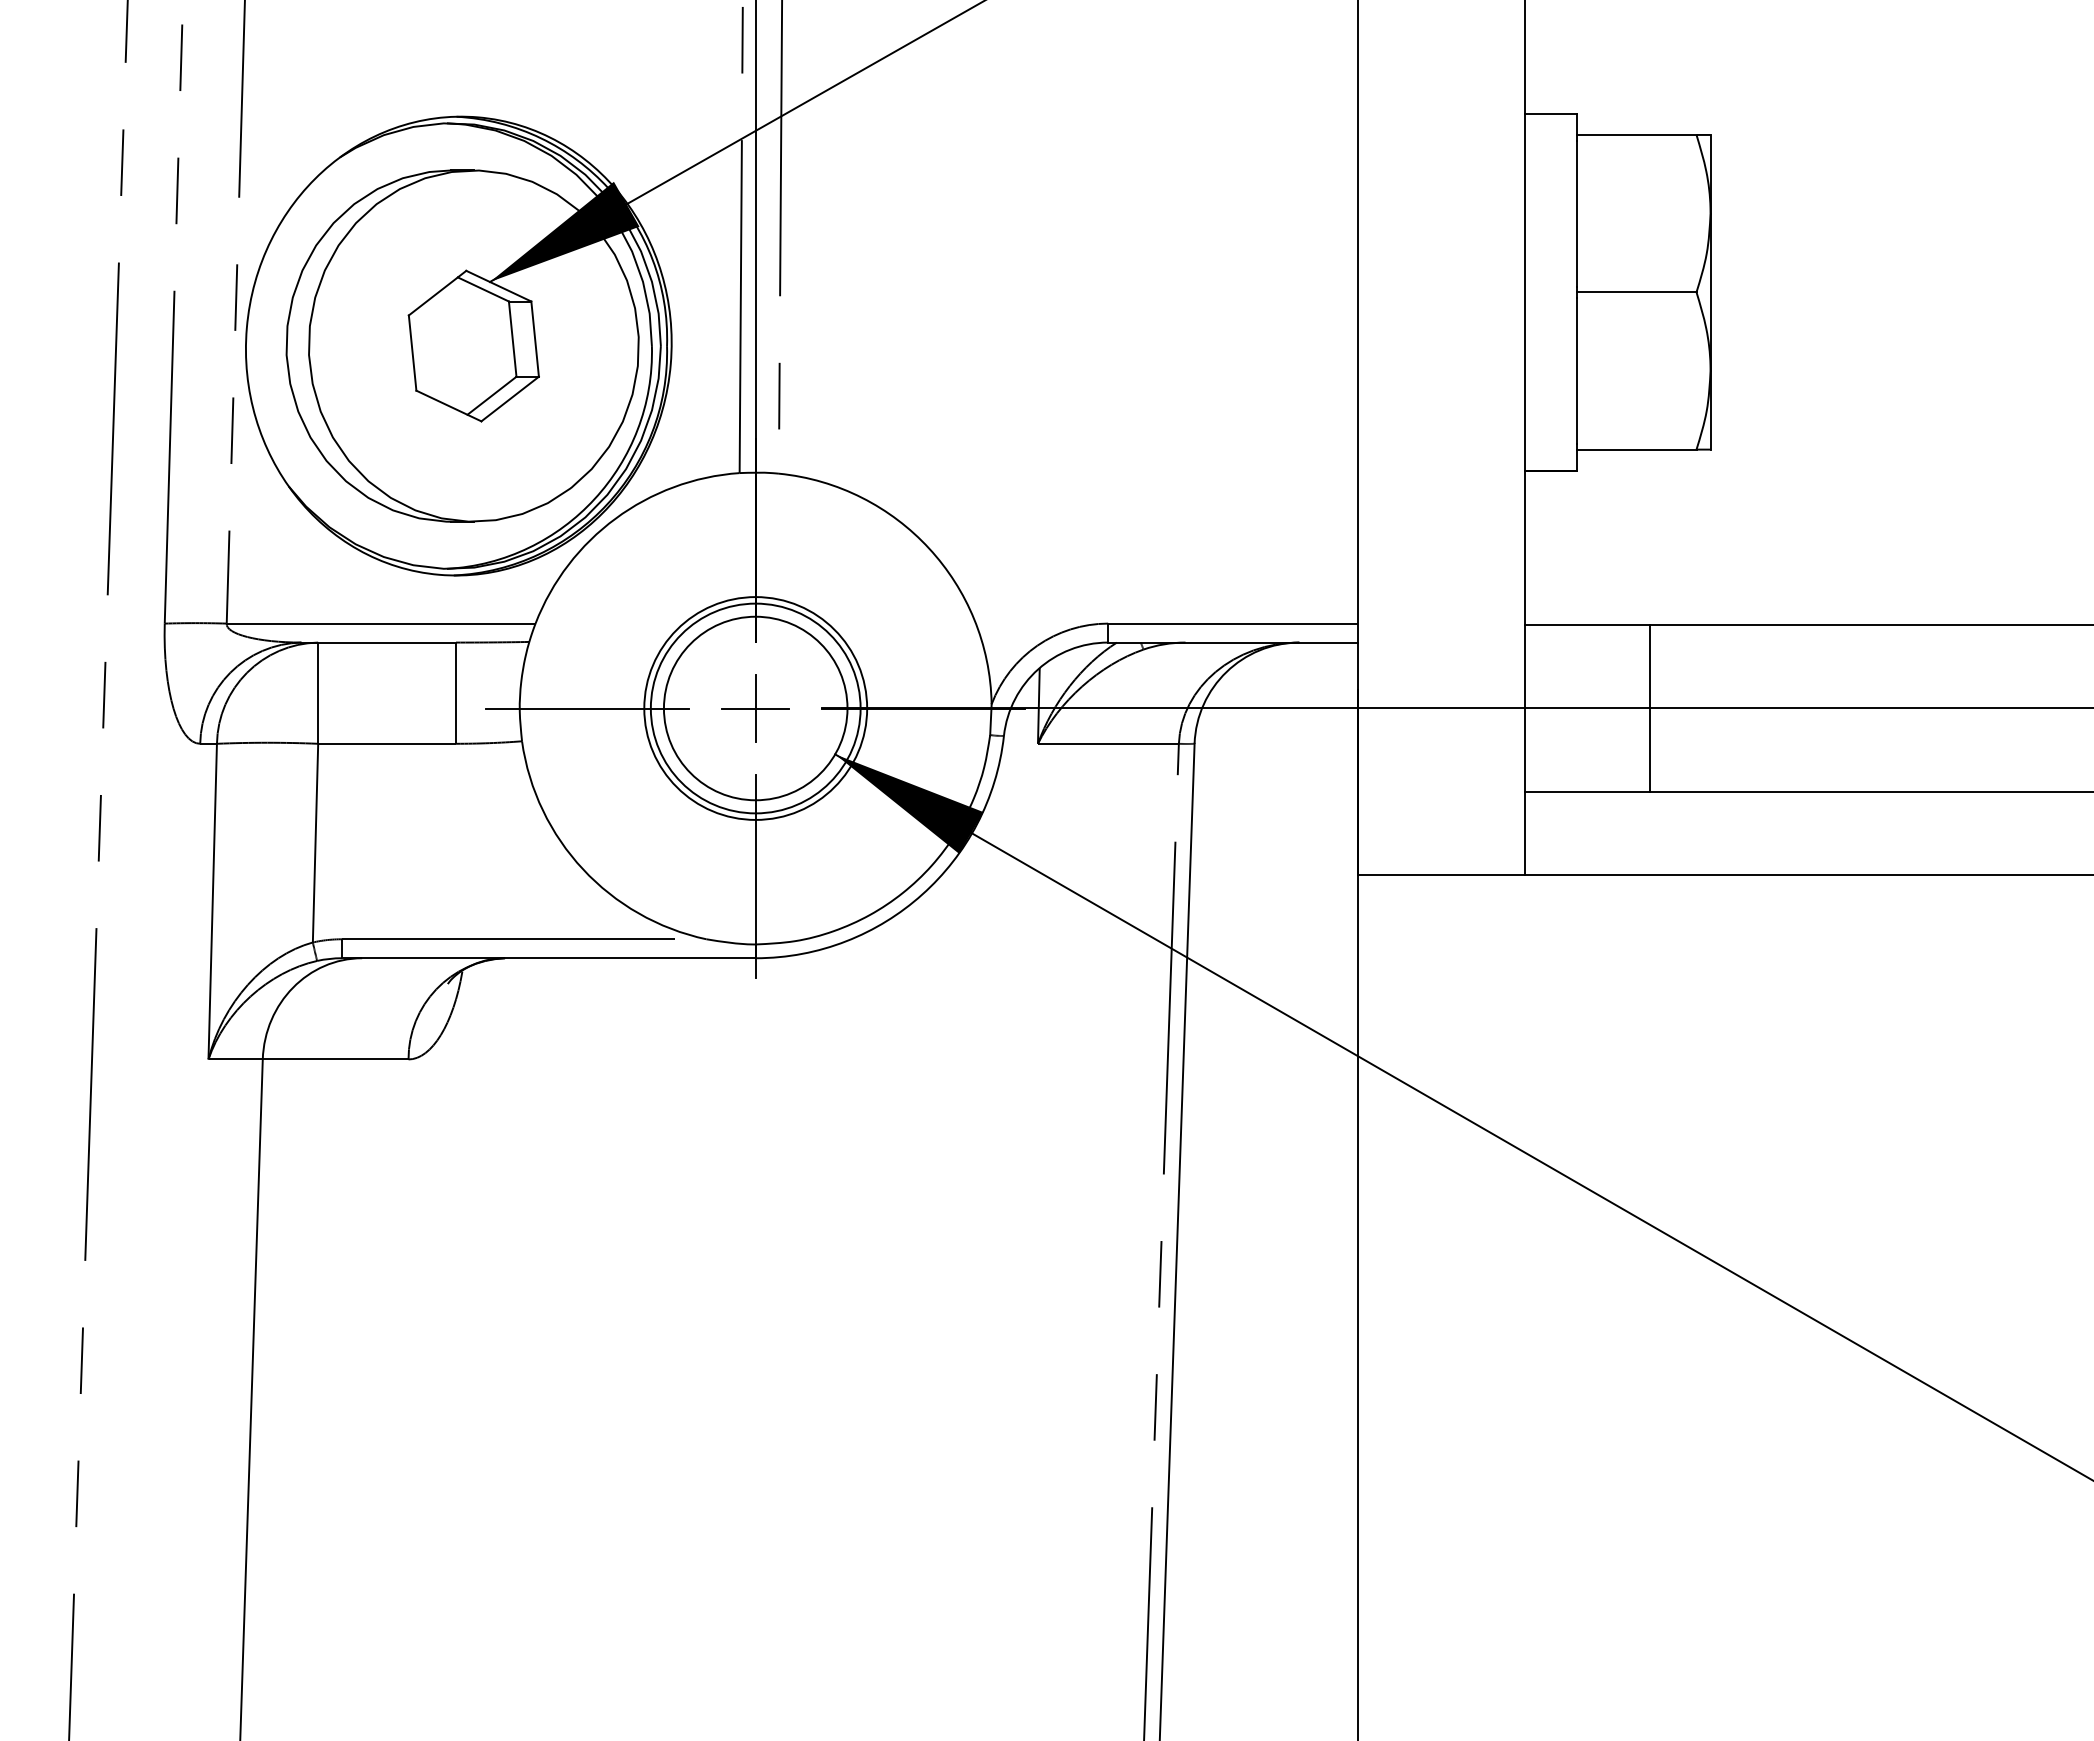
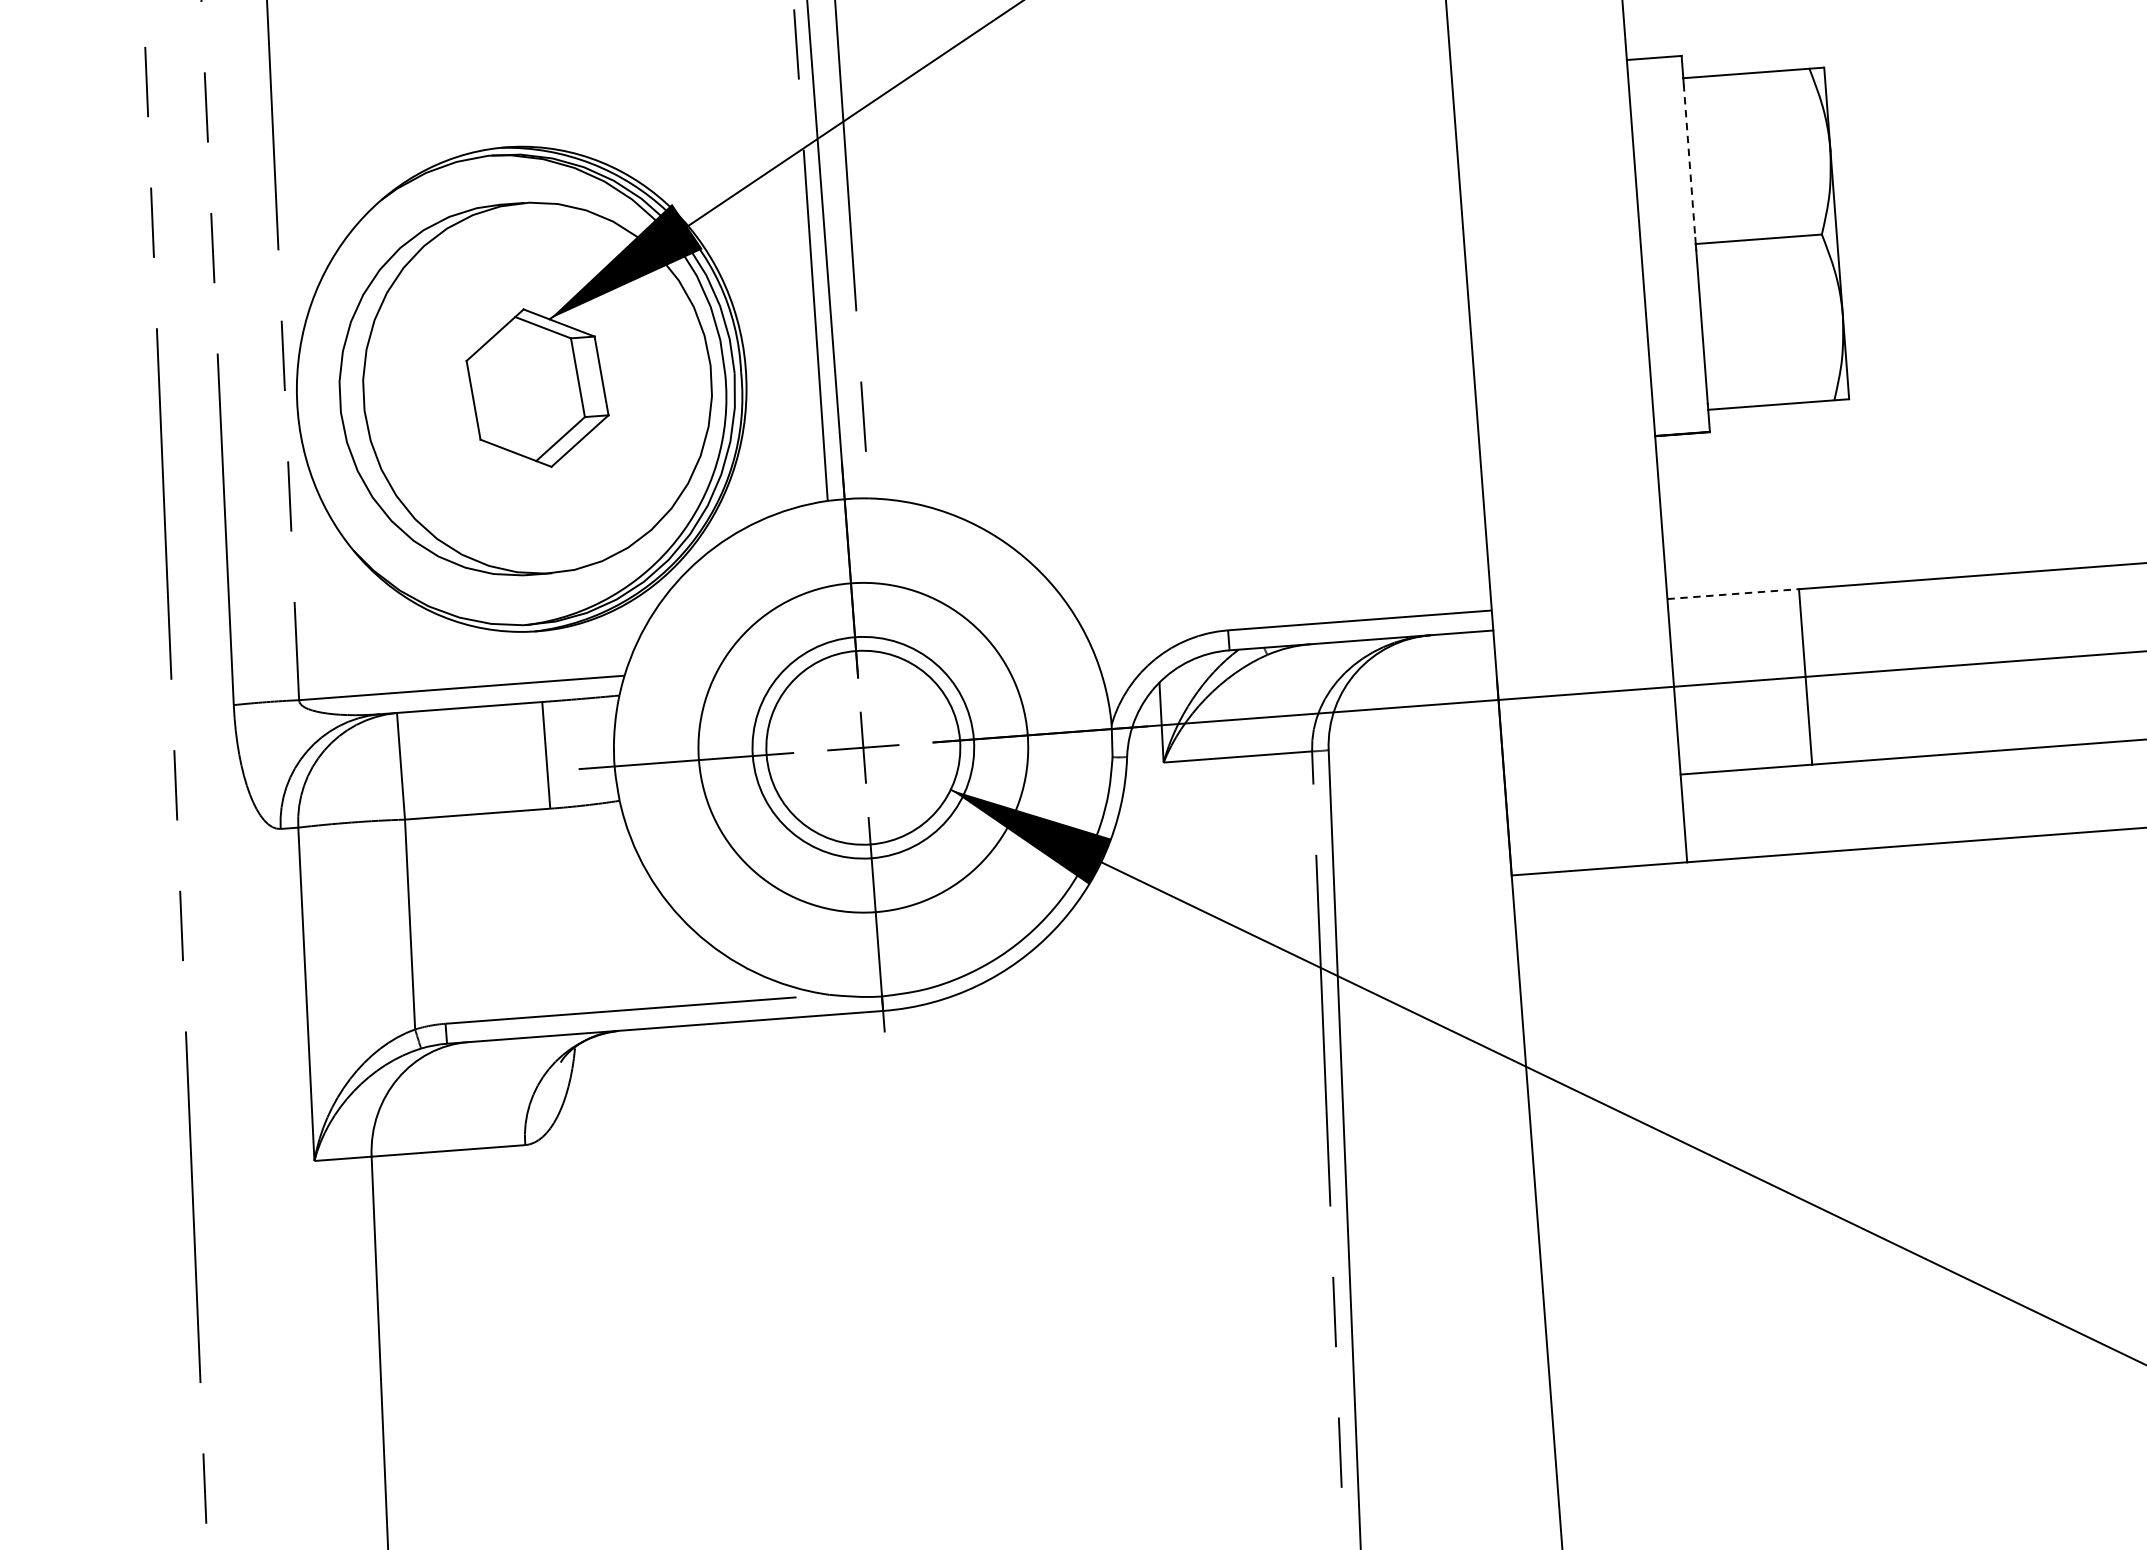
line: (1576, 214) -> (1689, 162), solid -> dashed
line: (1587, 625) -> (1733, 594), solid -> dashed
circle: (755, 708) -> (863, 747), size x1.4

